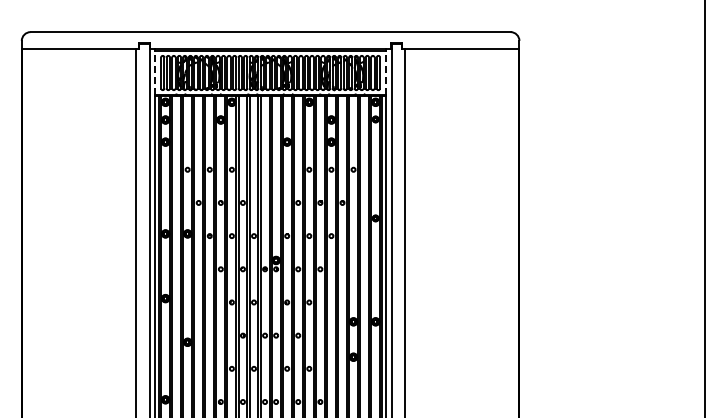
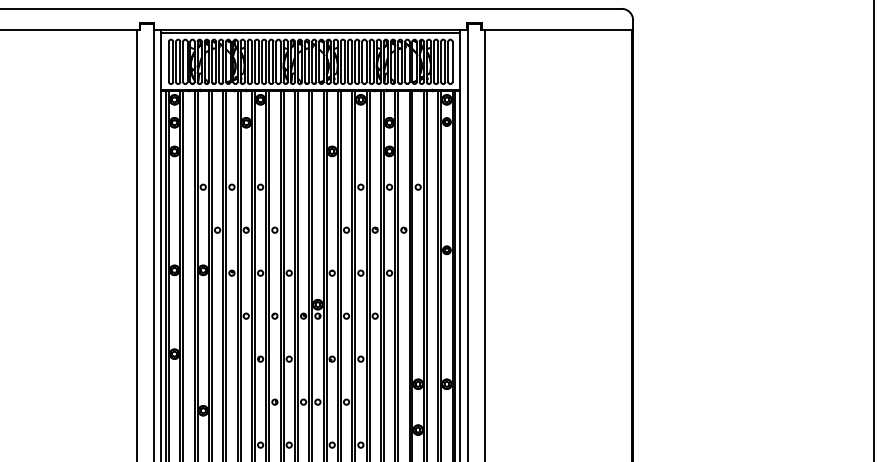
line: (155, 72) -> (161, 61), dashed -> solid
line: (386, 72) -> (460, 61), dashed -> solid

